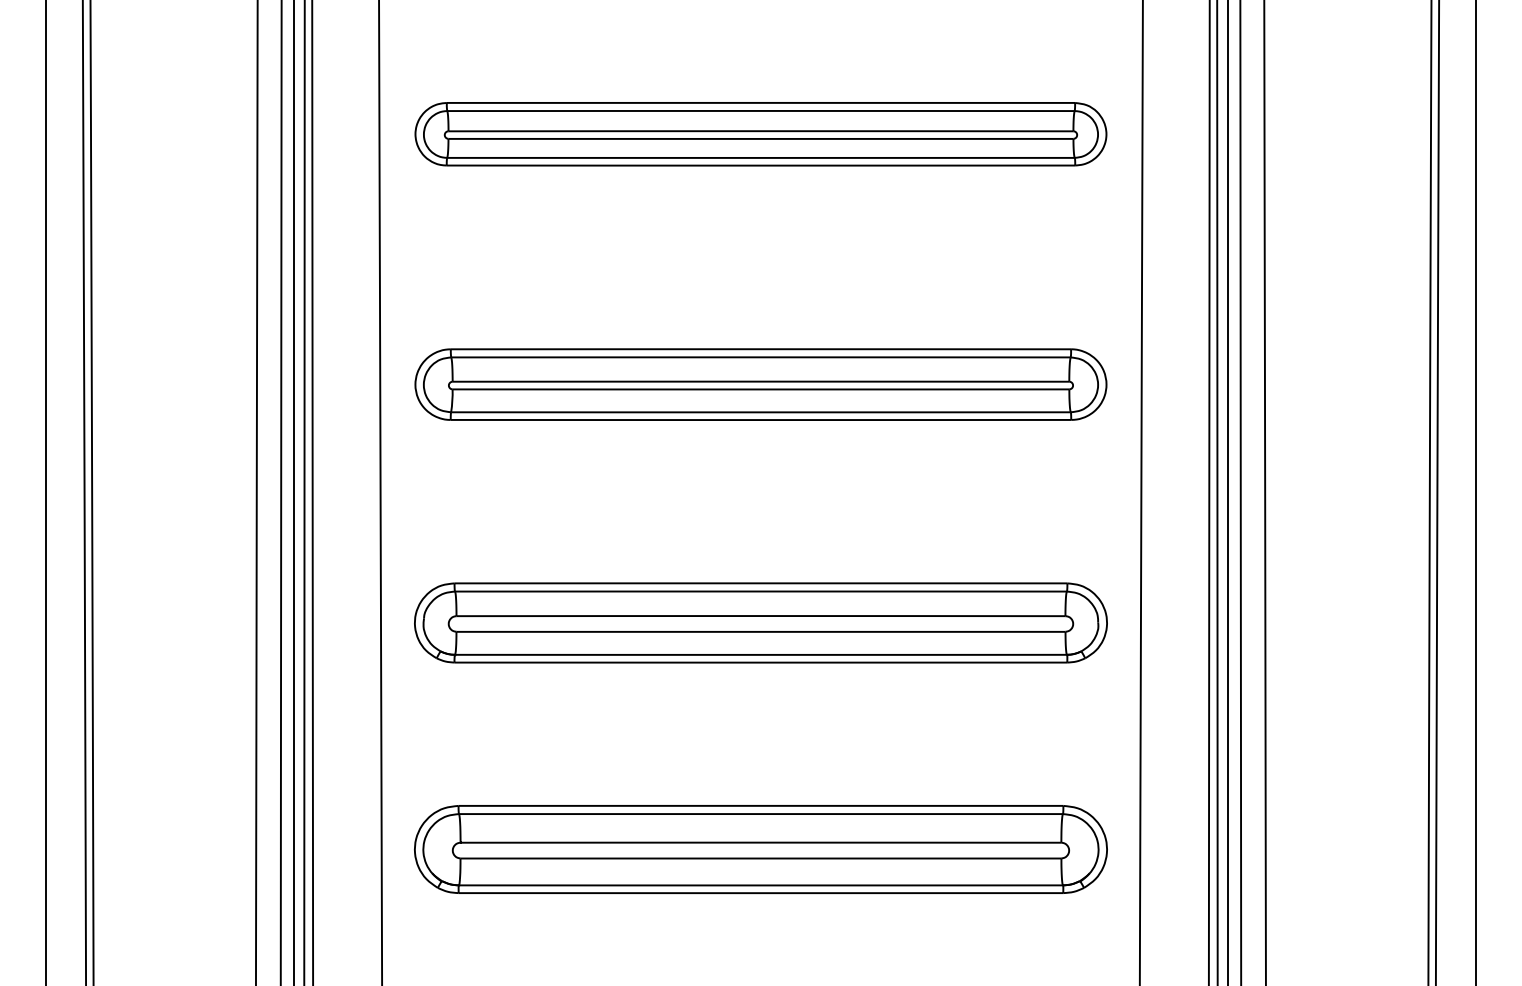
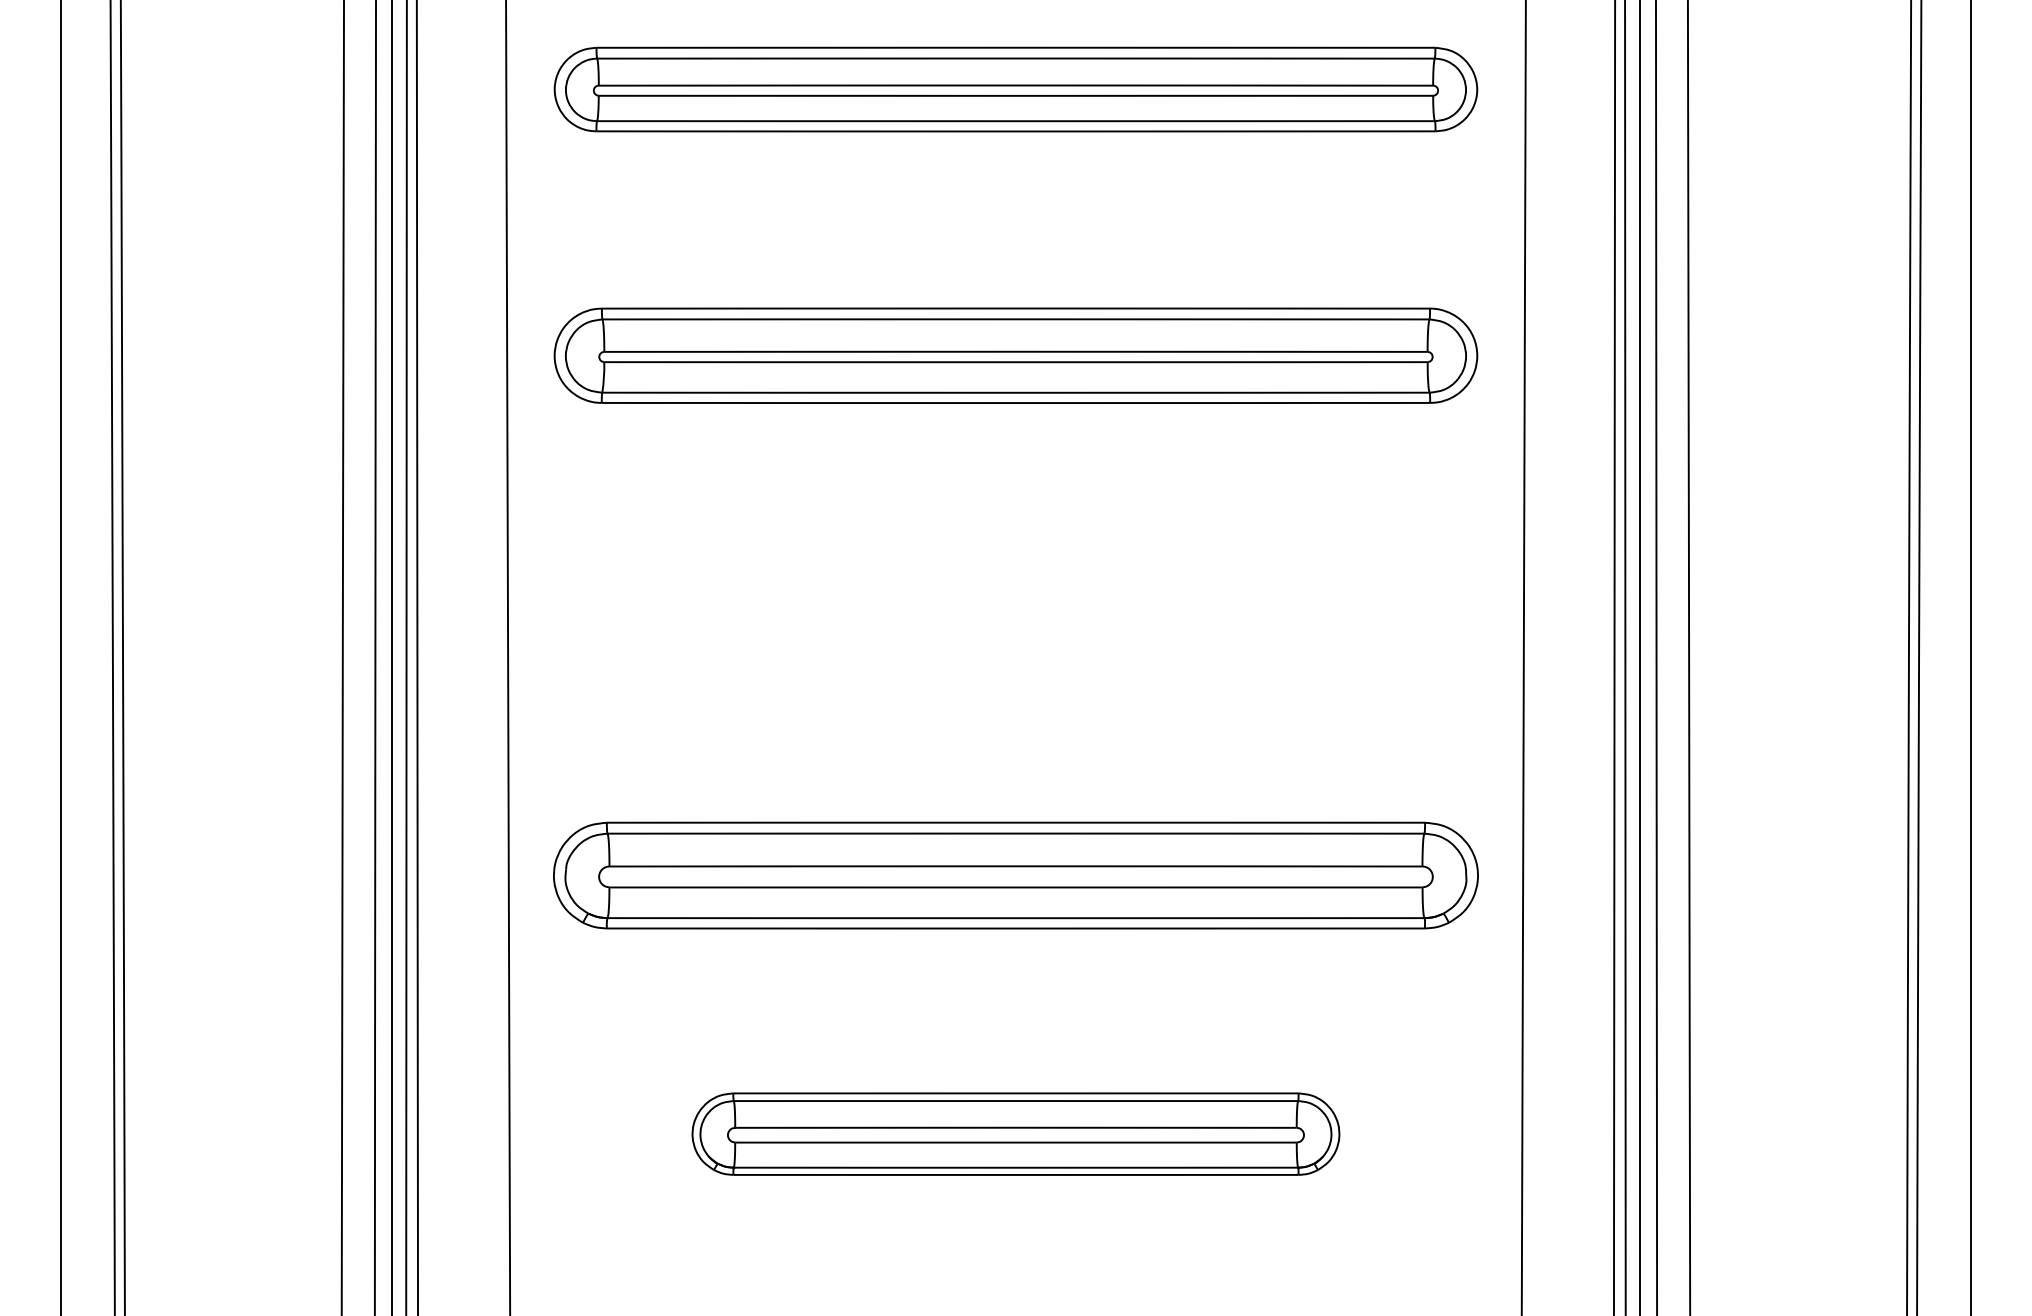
part: (760, 134) -> (1015, 89), moved
part: (760, 384) -> (1015, 355), moved
part: (760, 622) -> (1015, 874), moved
part: (760, 849) -> (1015, 1133), size x0.7

